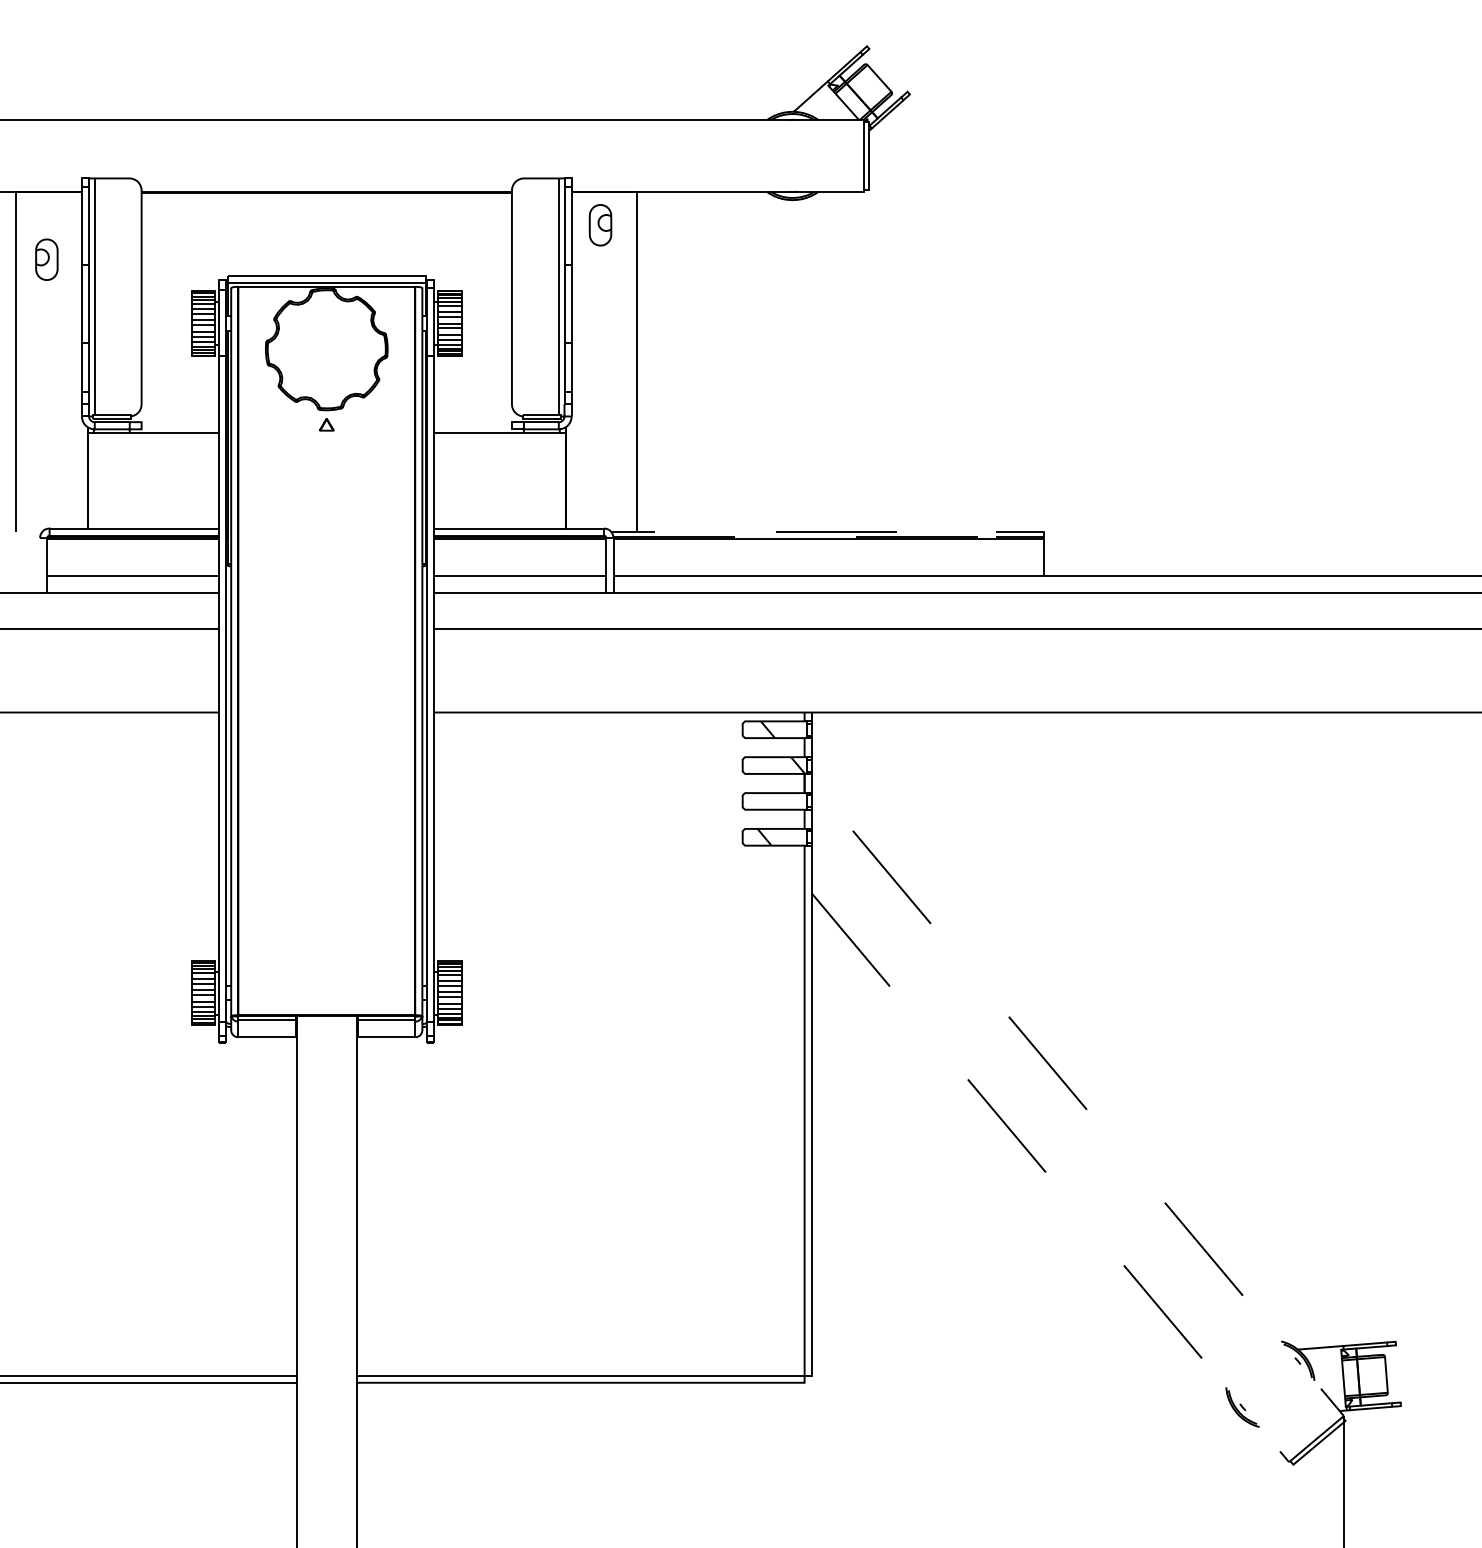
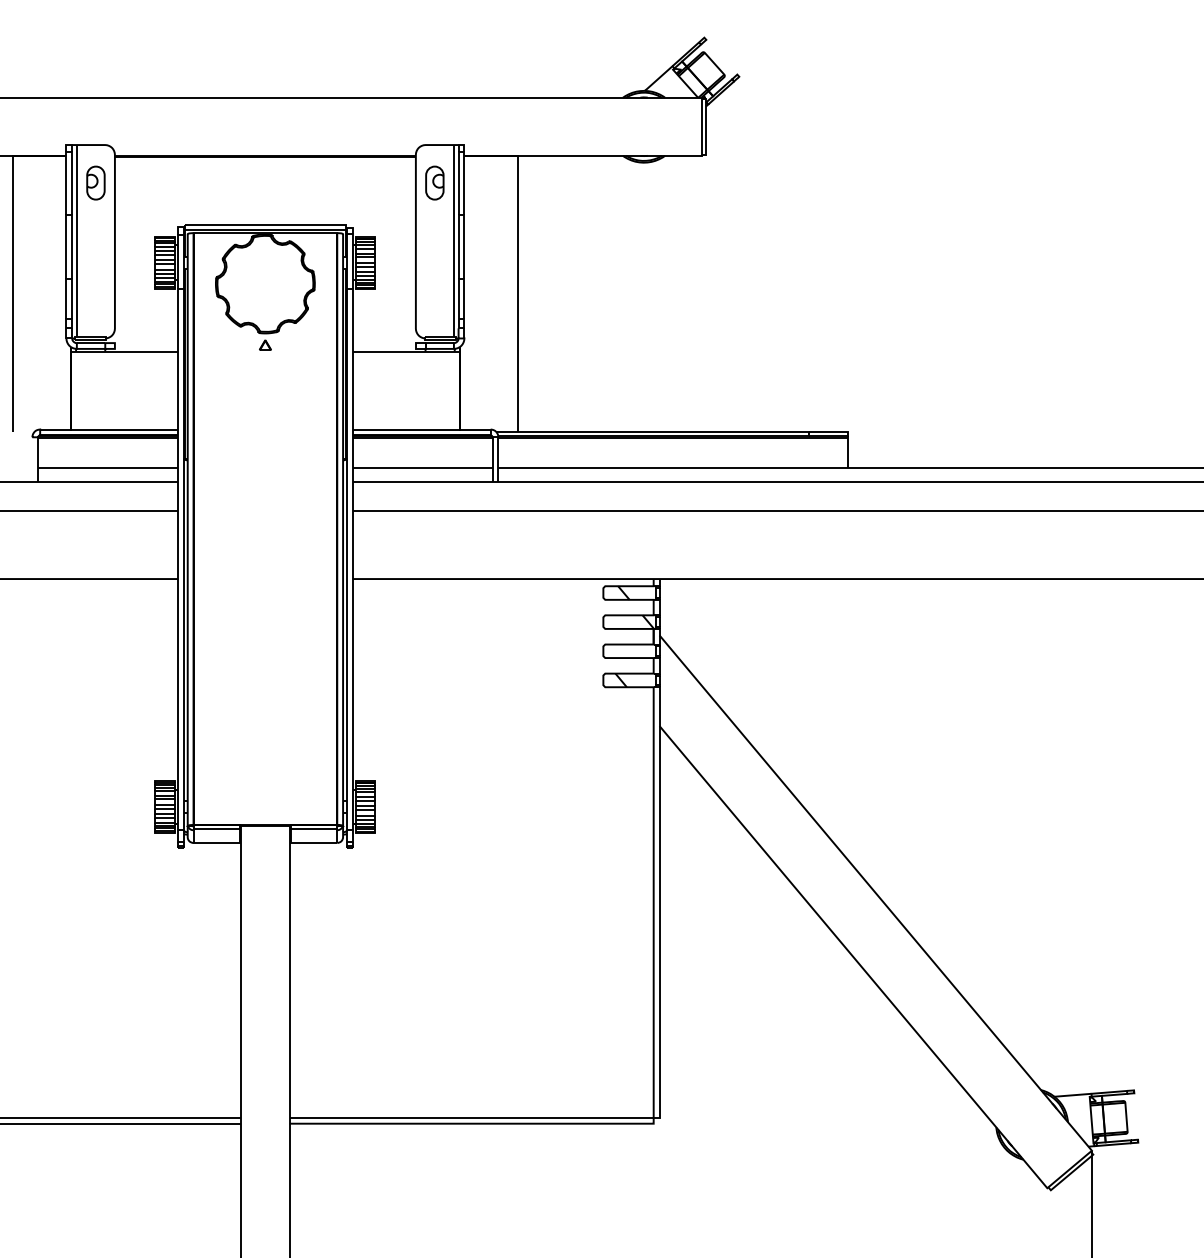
part: (600, 224) -> (434, 182), moved
part: (46, 258) -> (95, 182), moved
line: (996, 533) -> (809, 433), dashed -> solid
line: (1340, 1412) -> (1089, 1147), dashed -> solid

